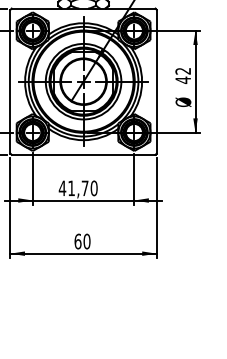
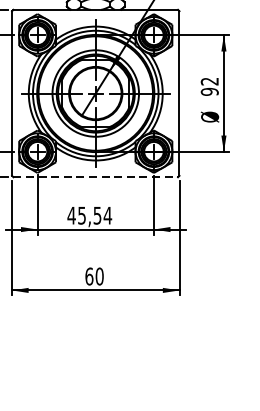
text: (183, 80) -> (210, 92), 42 -> 92
line: (83, 154) -> (95, 176), solid -> dashed
text: (82, 188) -> (94, 215), 41,70 -> 45,54

